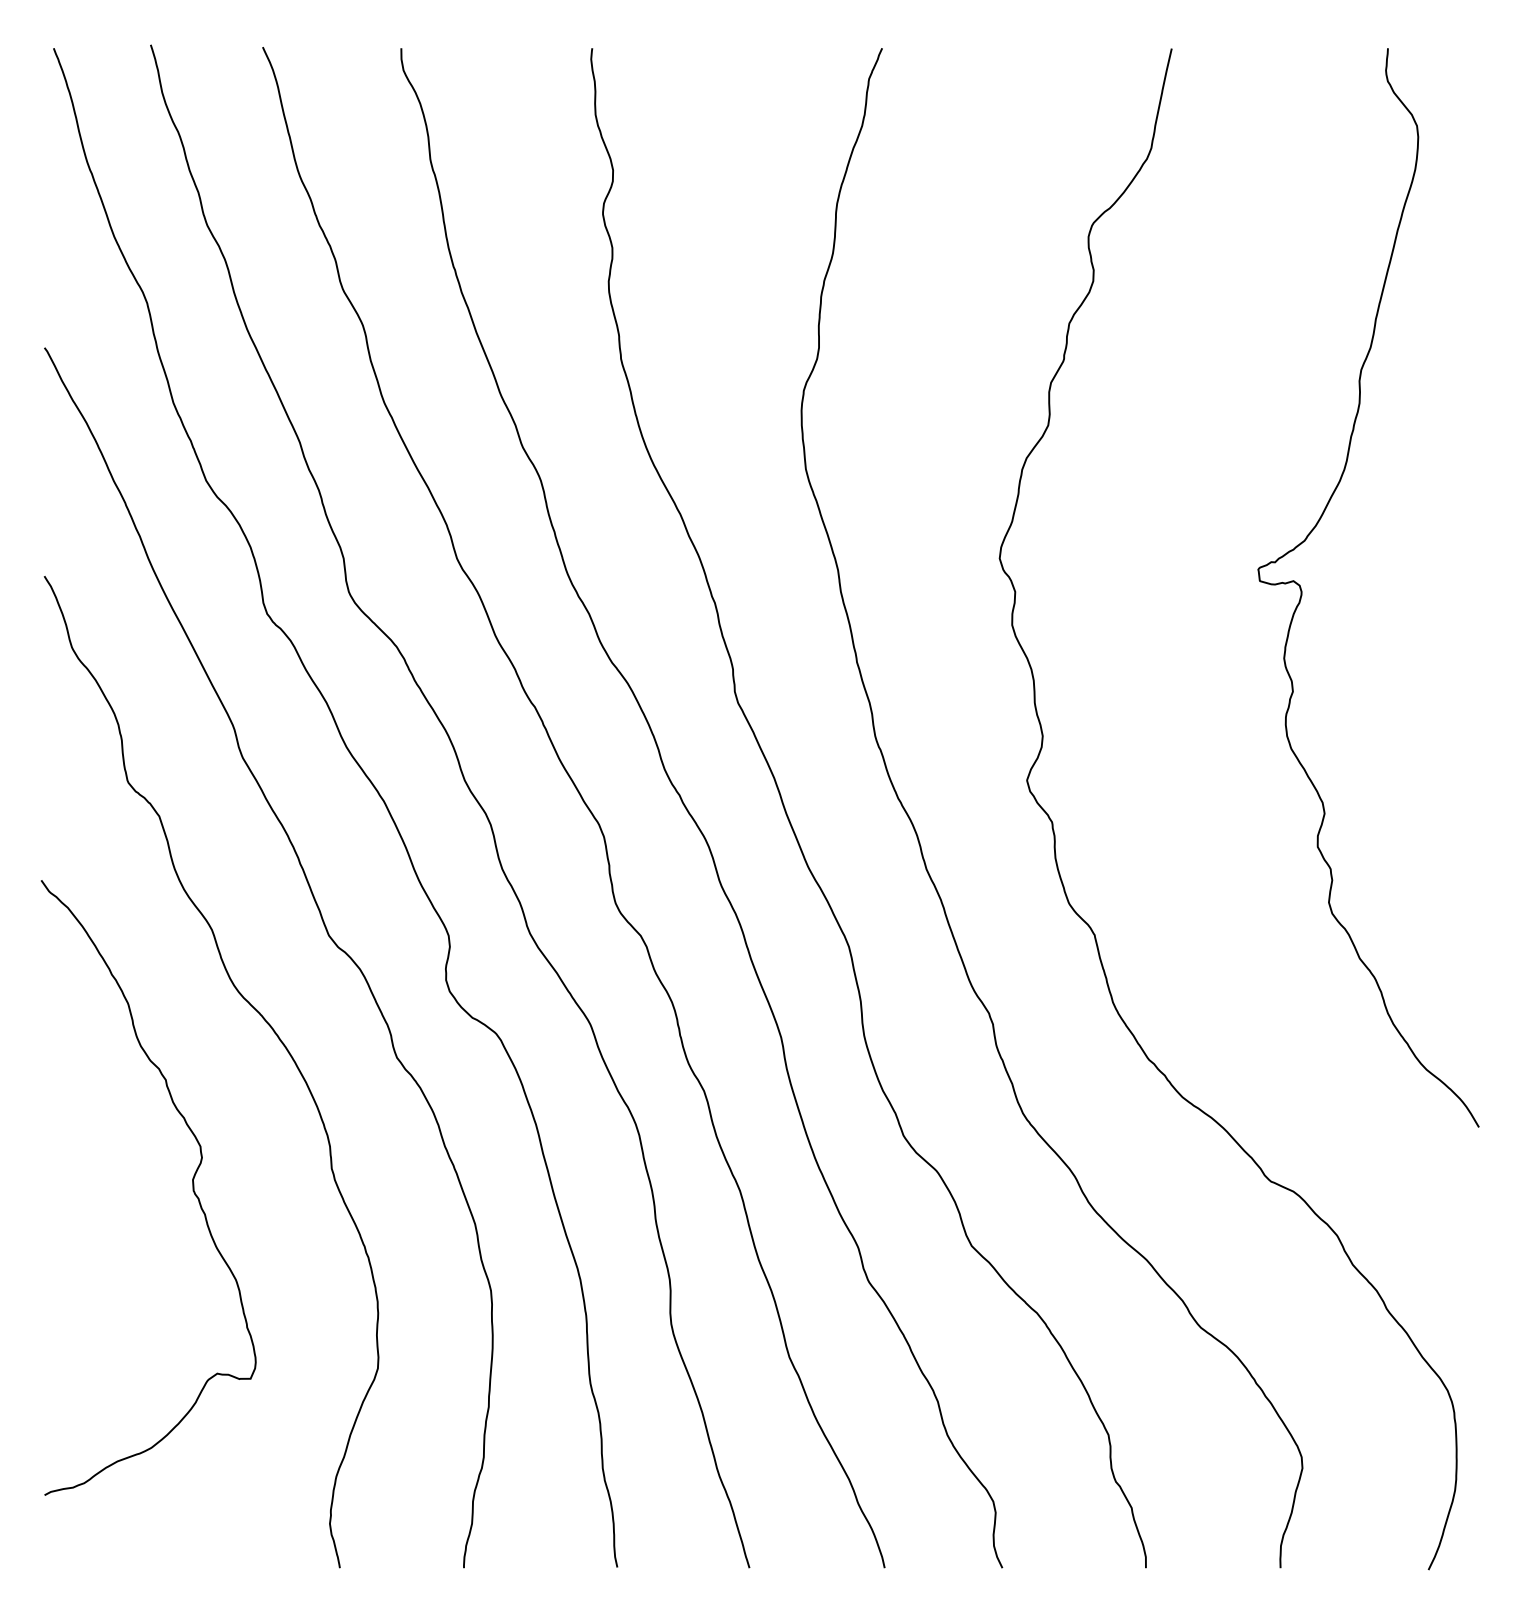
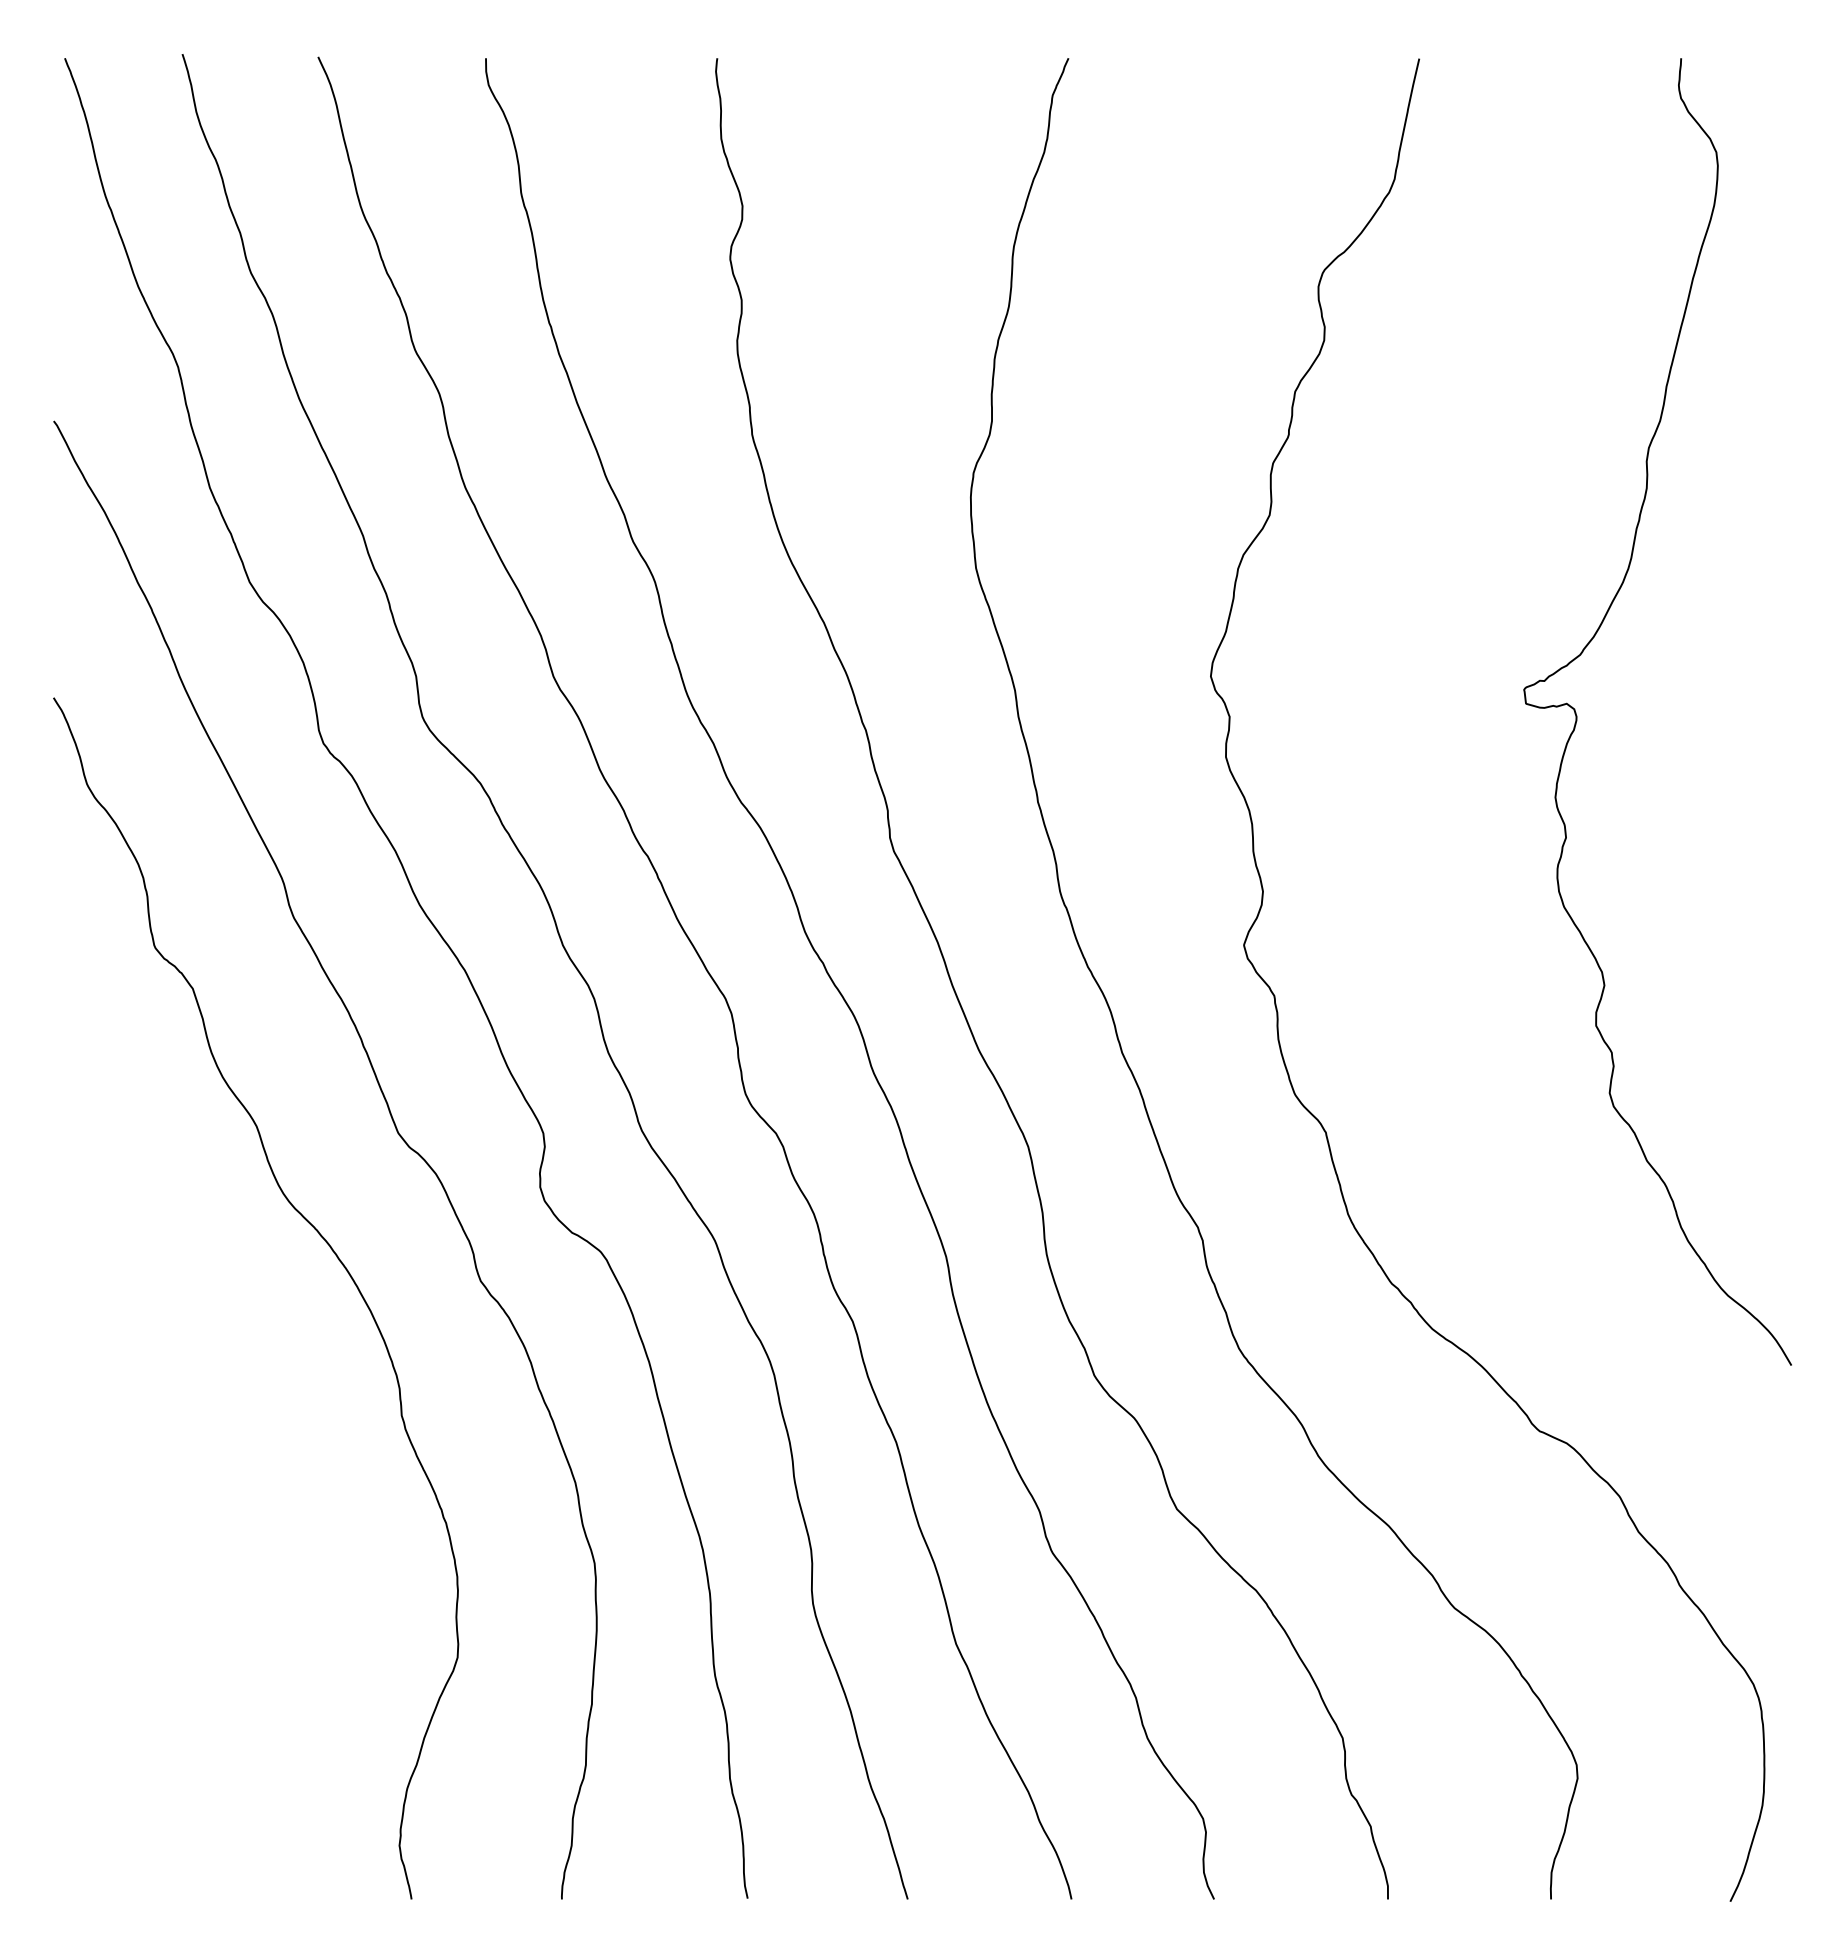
curve: (192, 1182) -> (232, 1432), removed

